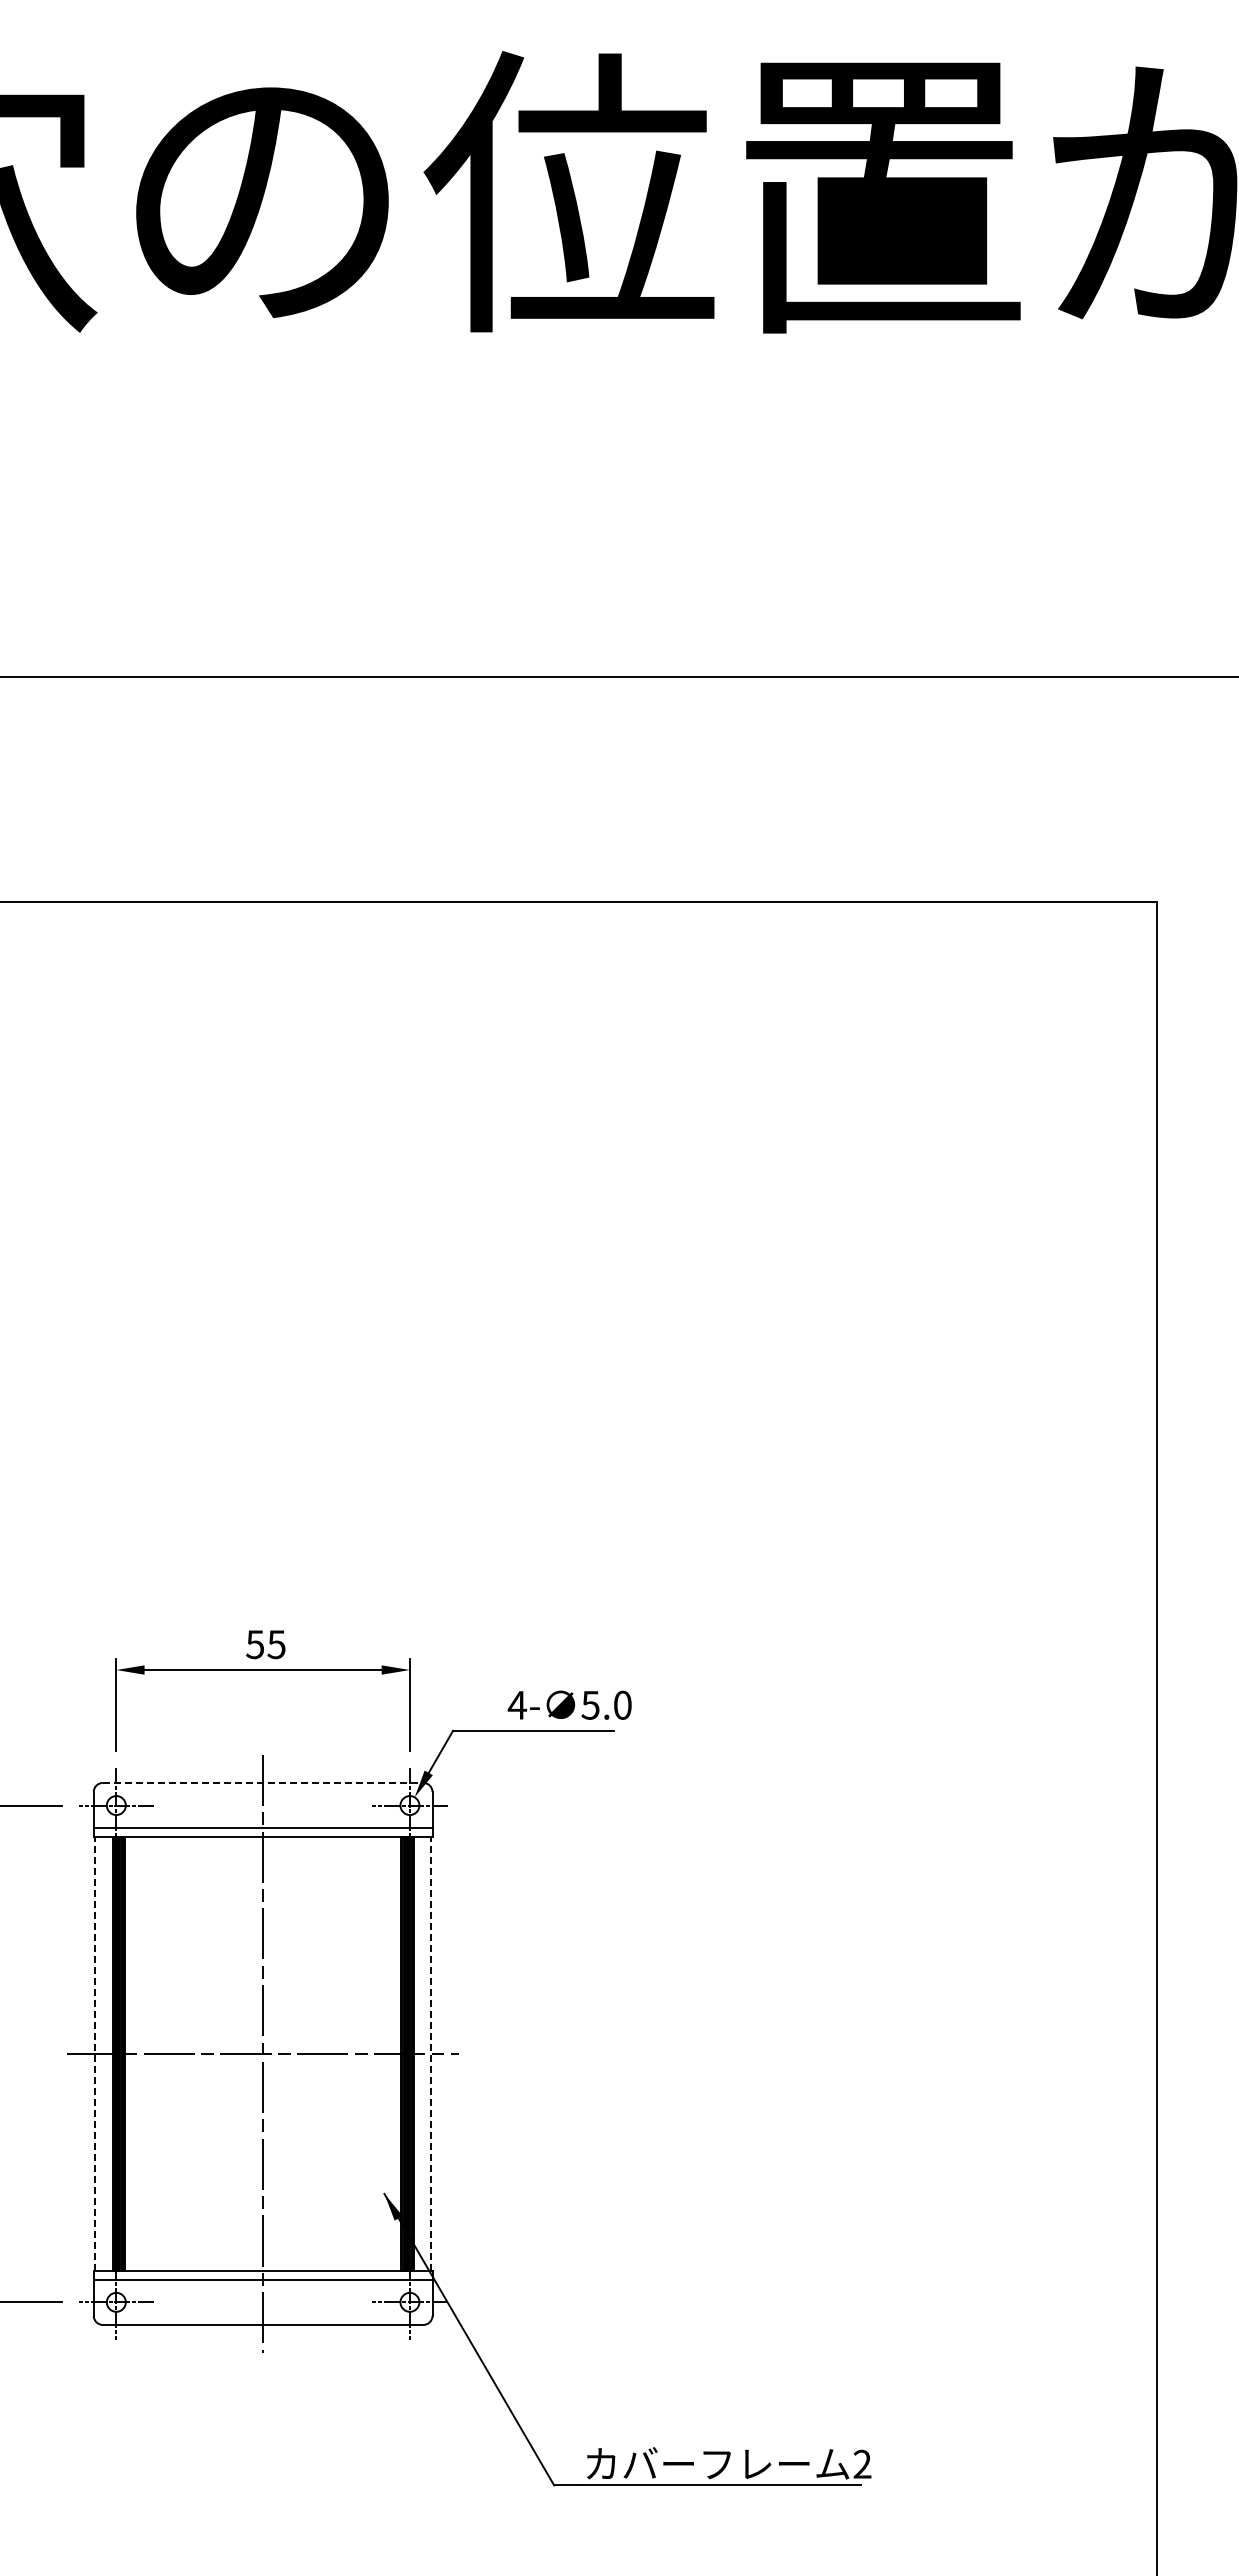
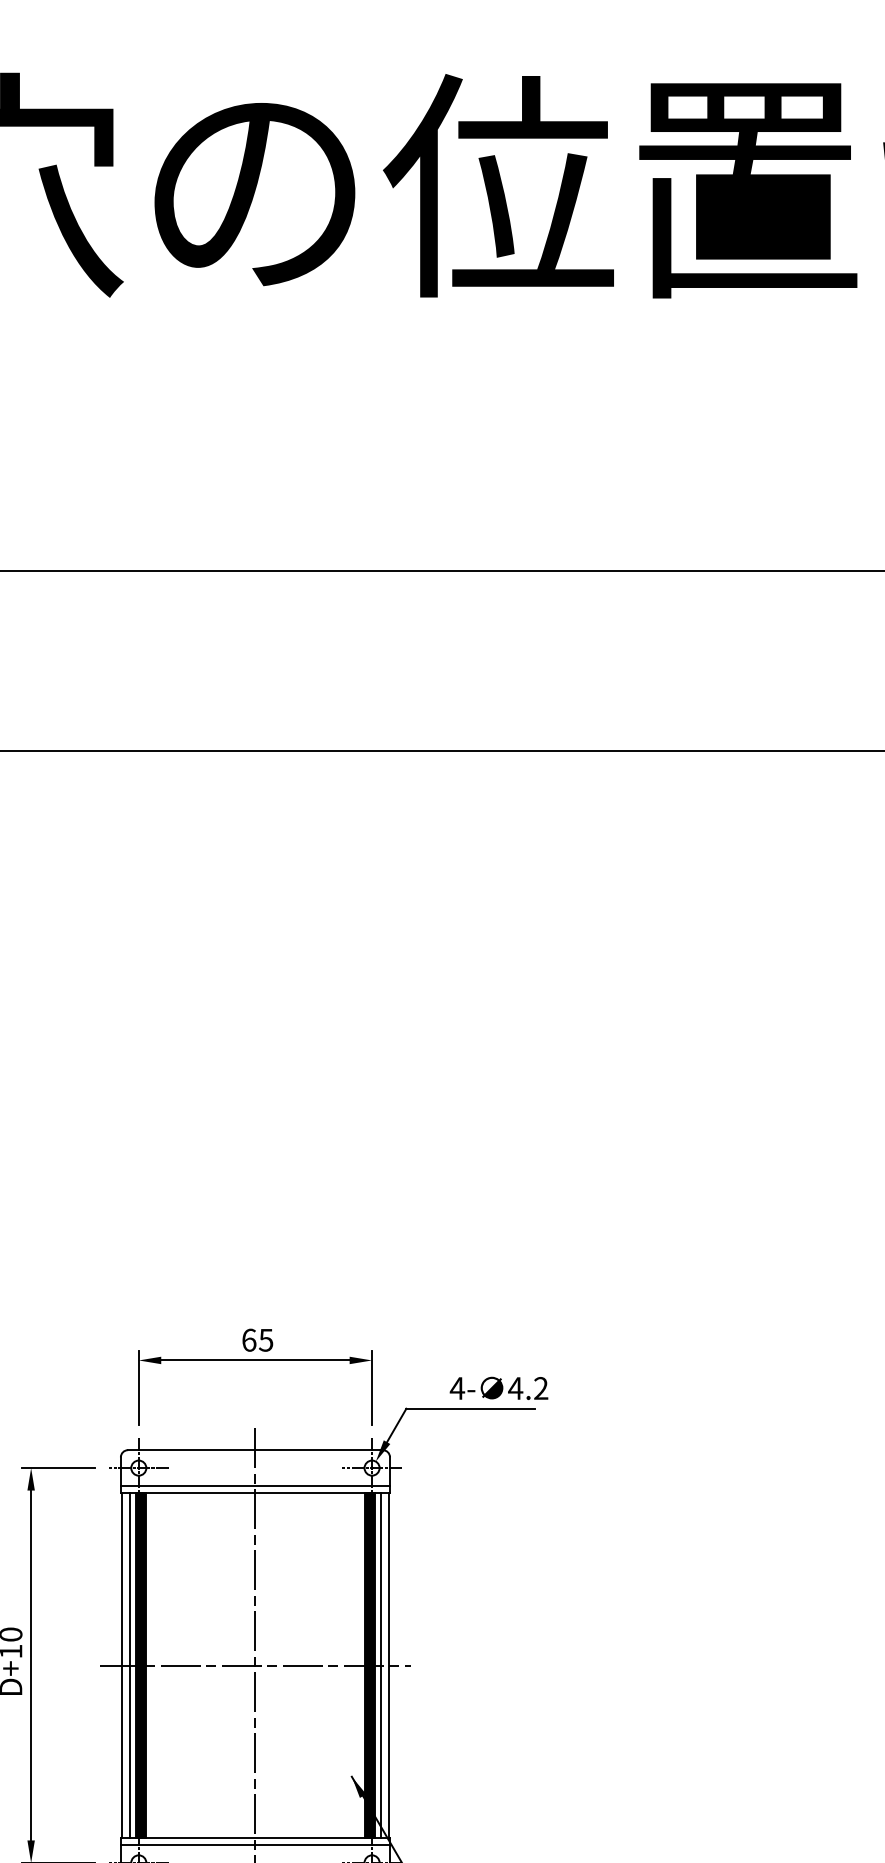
text: (255, 1644) -> (249, 1340), 55 -> 65
text: (606, 1704) -> (528, 1387), 5.0 -> 4.2
line: (263, 1782) -> (255, 1449), dashed -> solid
line: (95, 2053) -> (122, 1665), dashed -> solid
line: (105, 2053) -> (130, 1665), added
line: (421, 2053) -> (381, 1665), added
line: (431, 2053) -> (389, 1665), dashed -> solid

